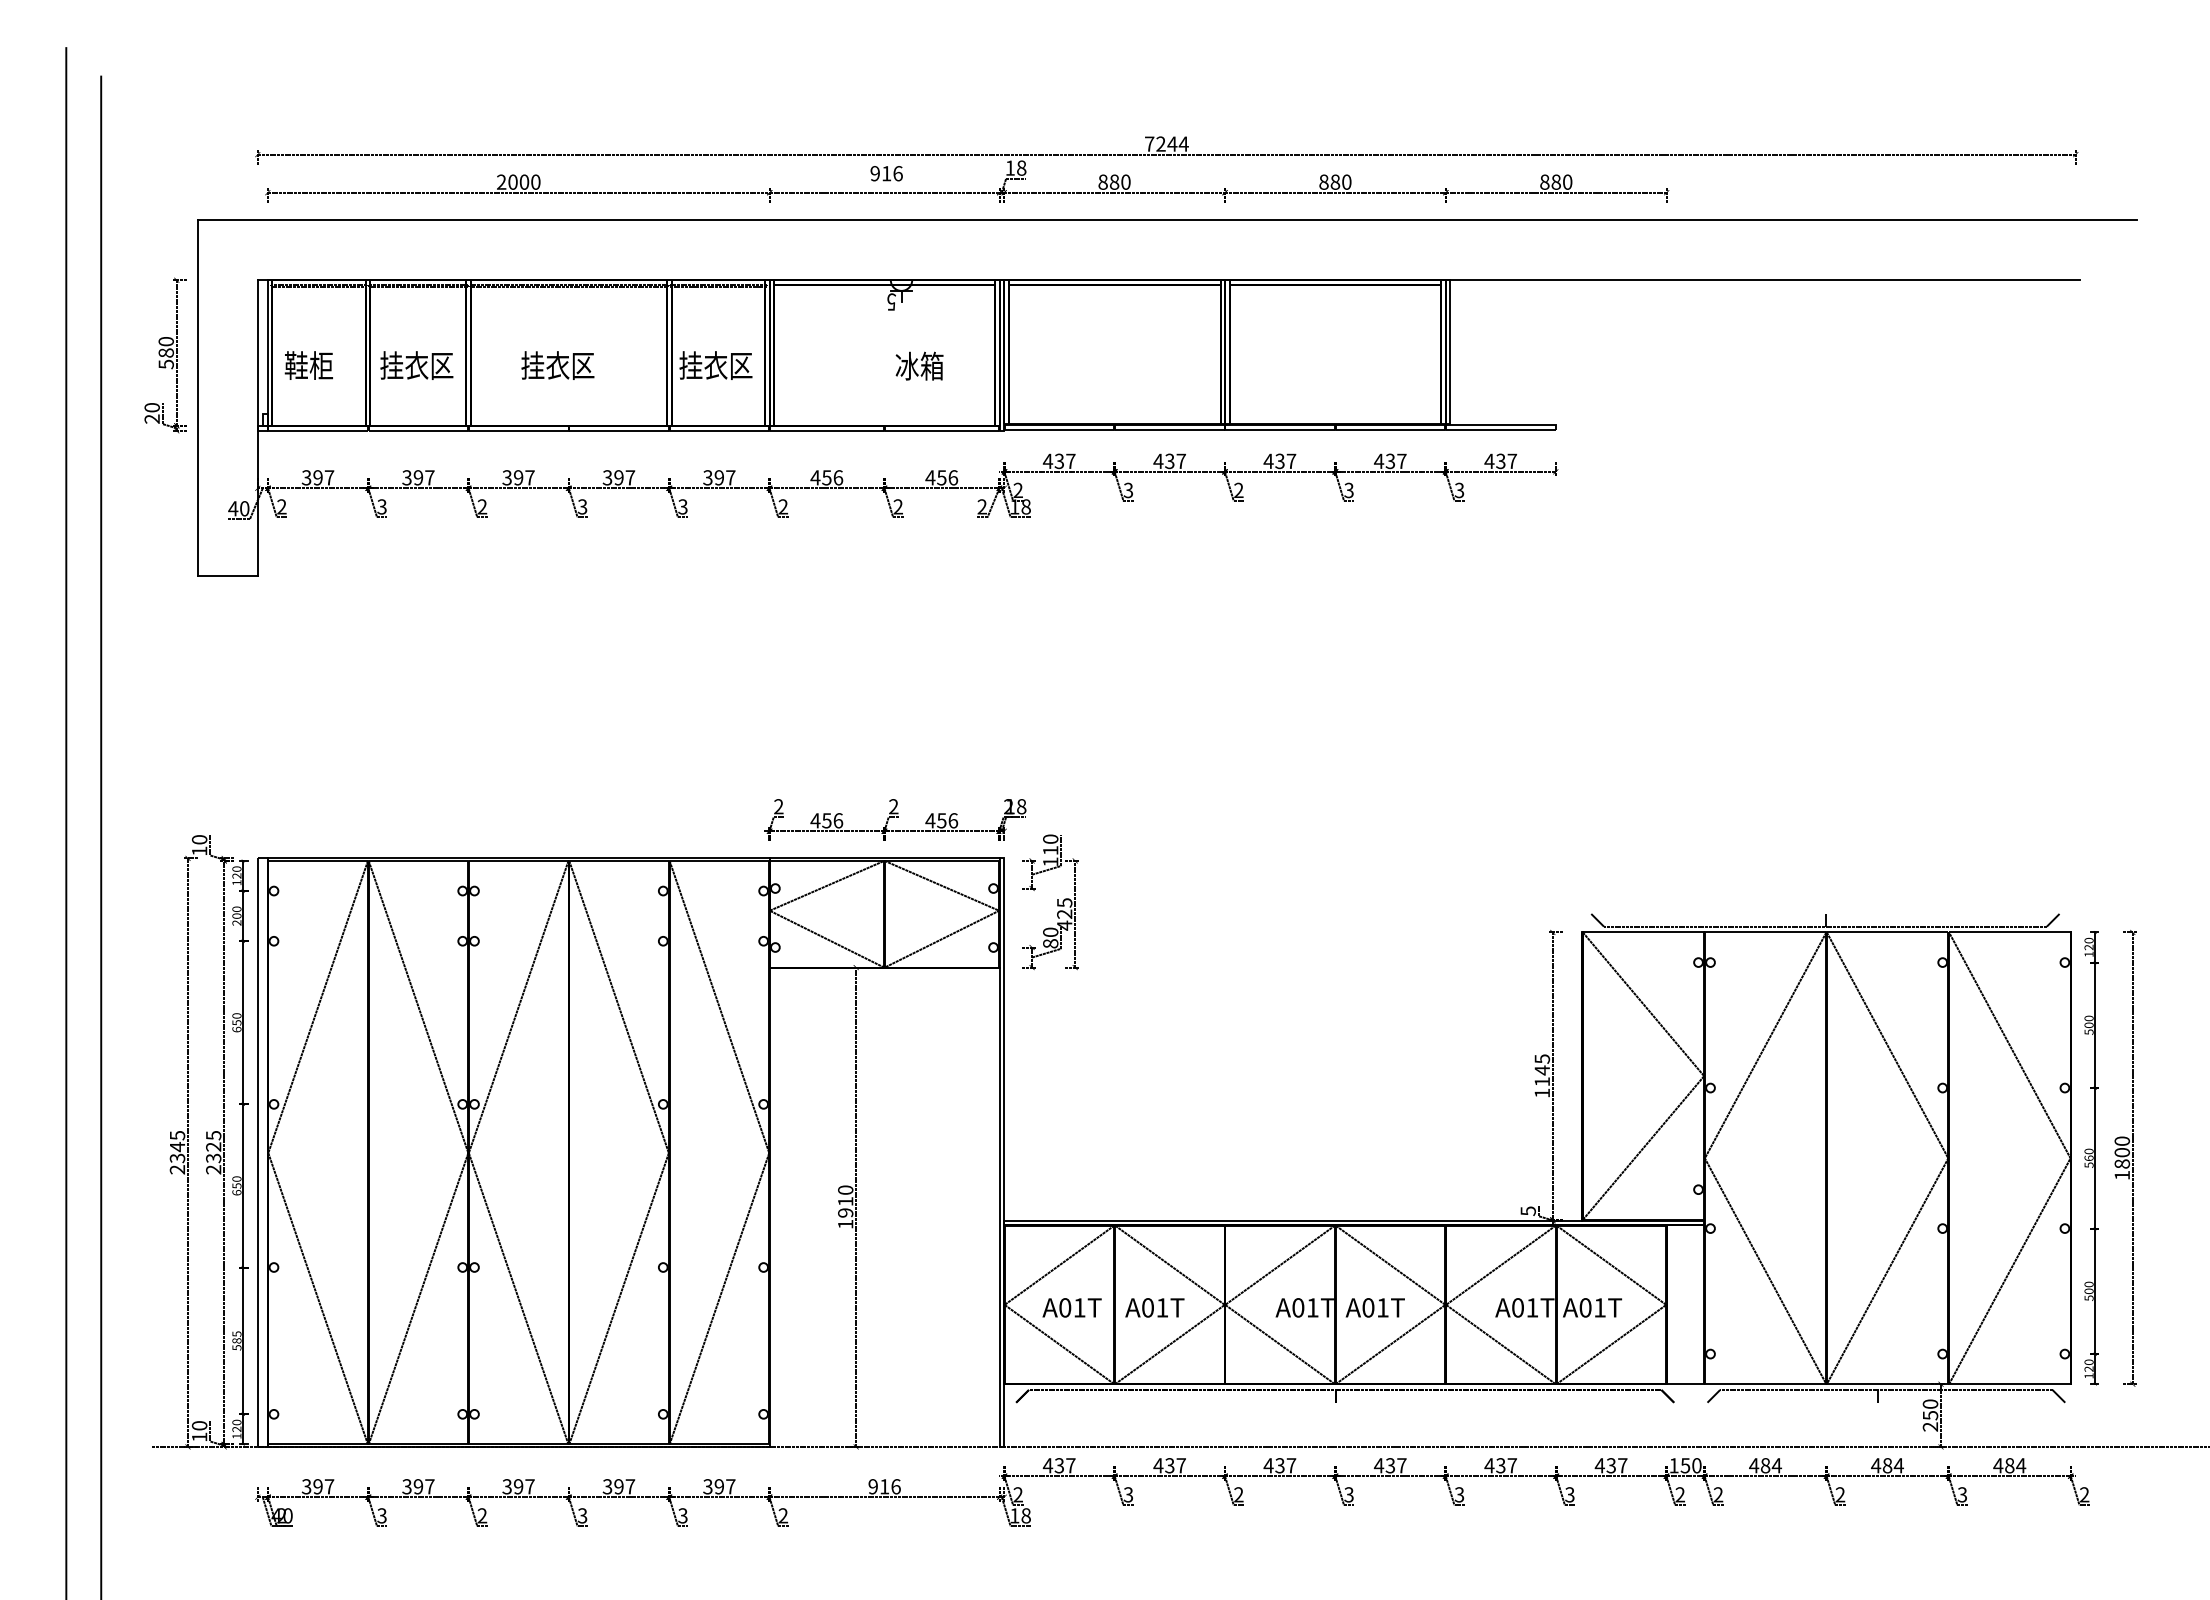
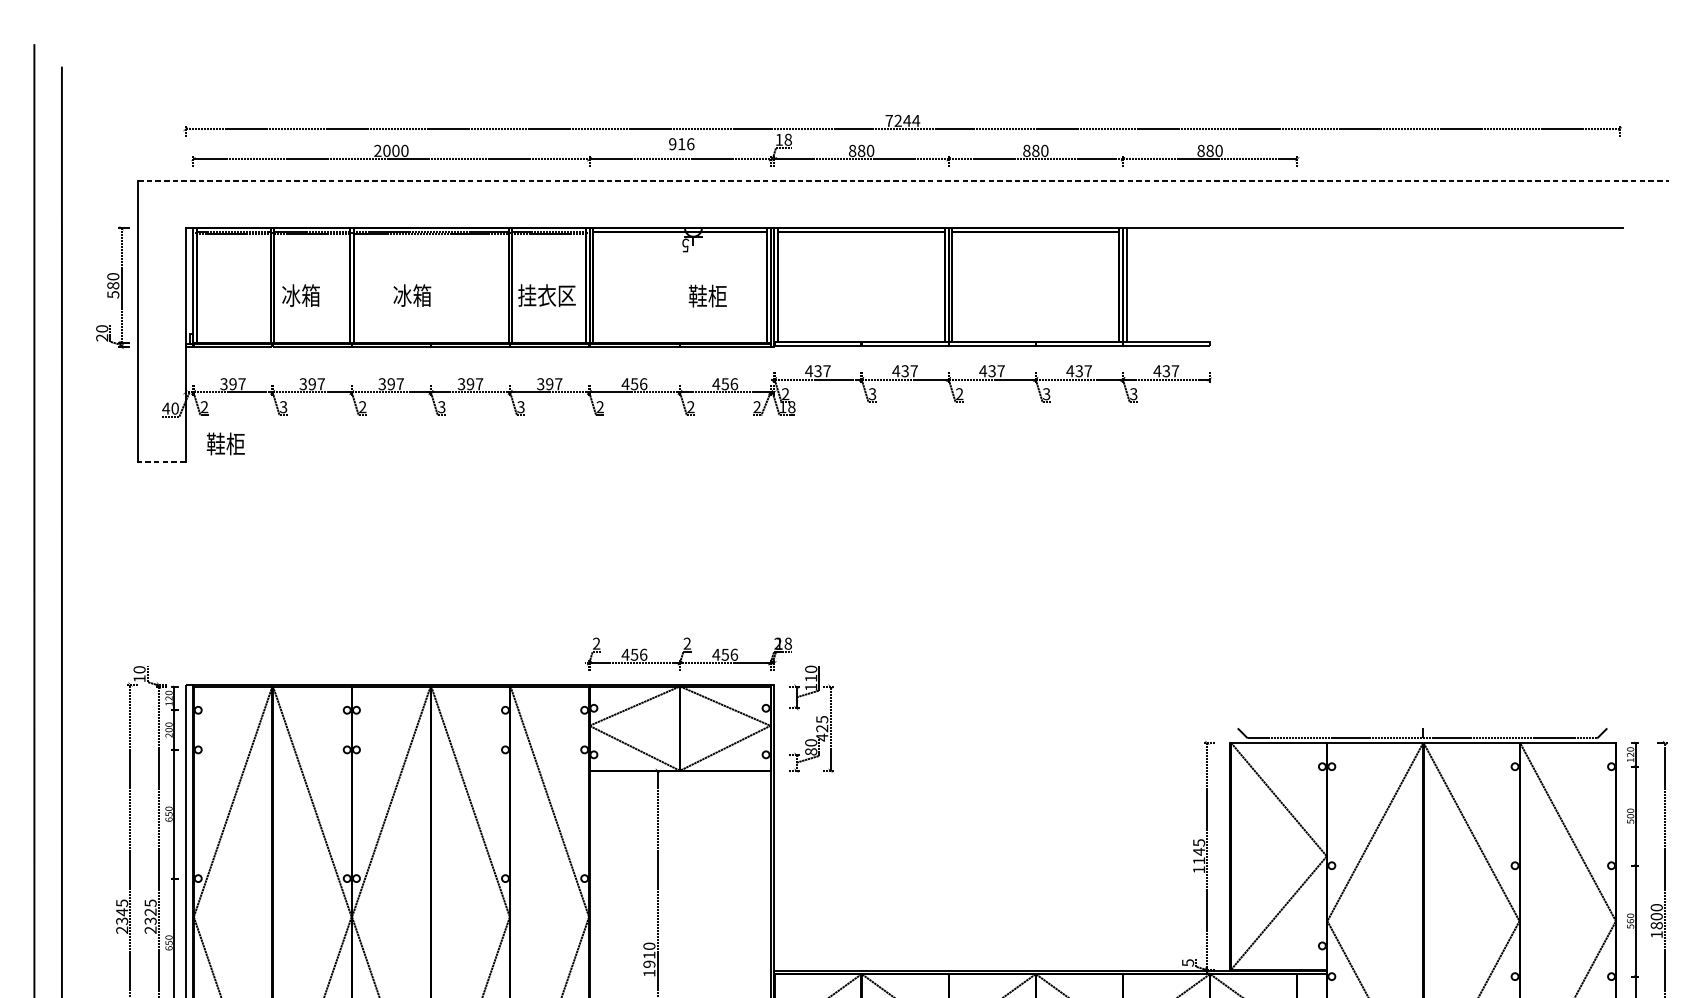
line: (1167, 220) -> (903, 181), solid -> dashed
text: (308, 365) -> (225, 443), moved
text: (416, 365) -> (310, 295), 挂衣区 -> 冰箱
text: (557, 365) -> (421, 295), 挂衣区 -> 冰箱
text: (919, 365) -> (707, 295), 冰箱 -> 鞋柜
line: (227, 576) -> (161, 462), solid -> dashed

